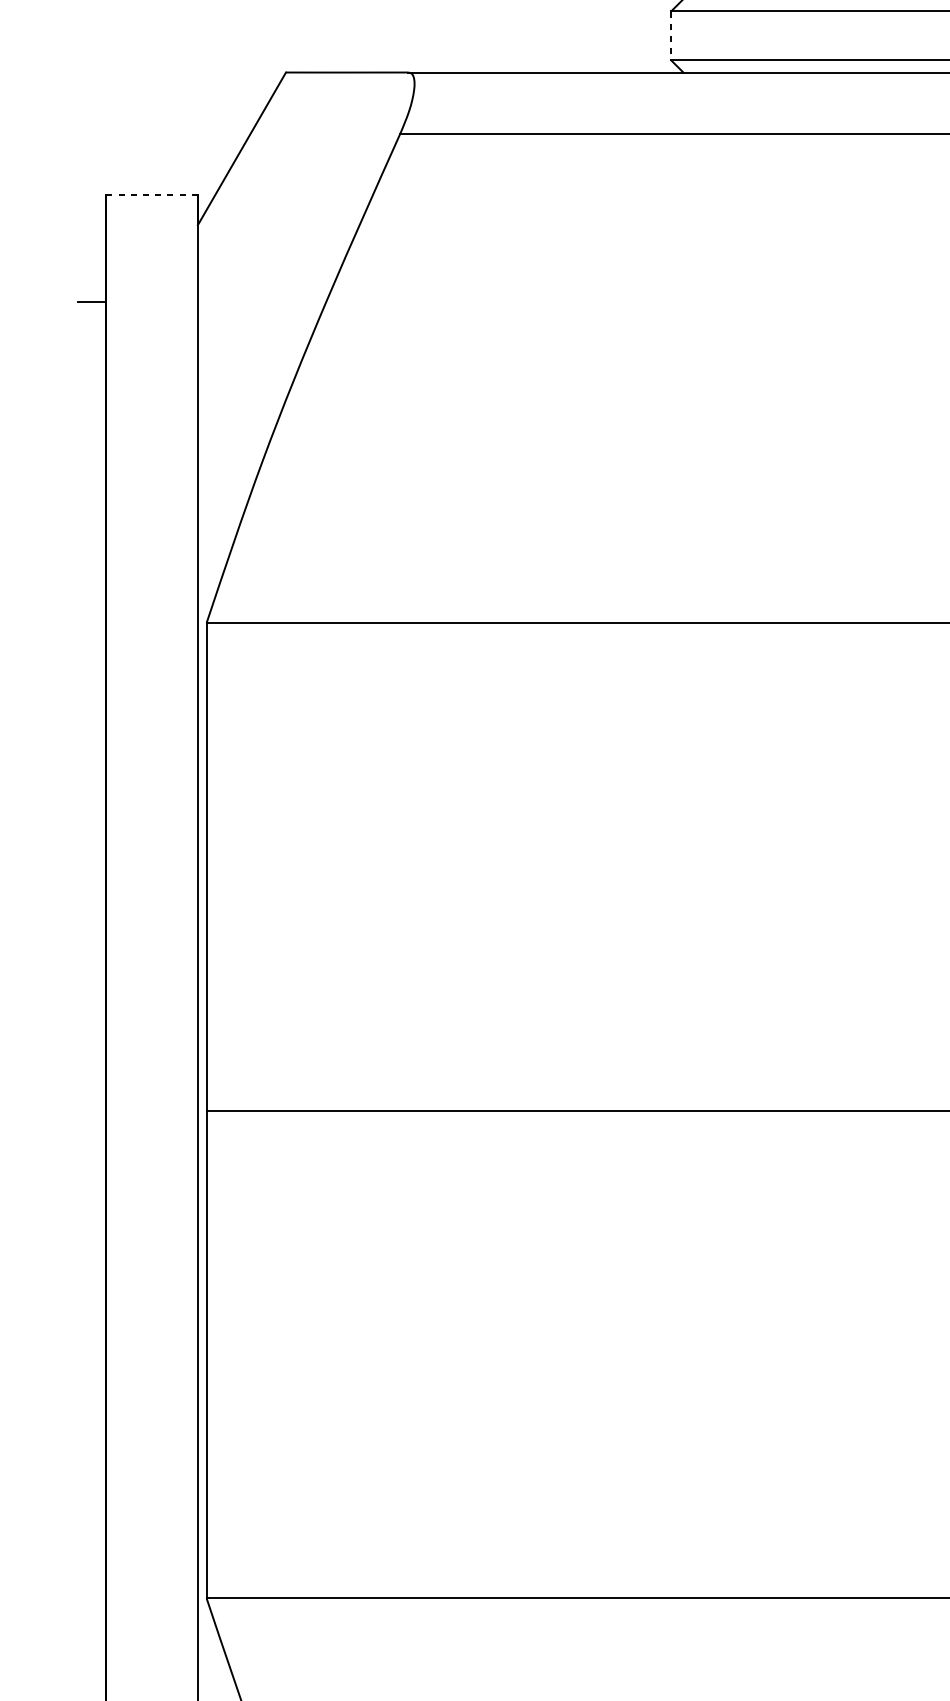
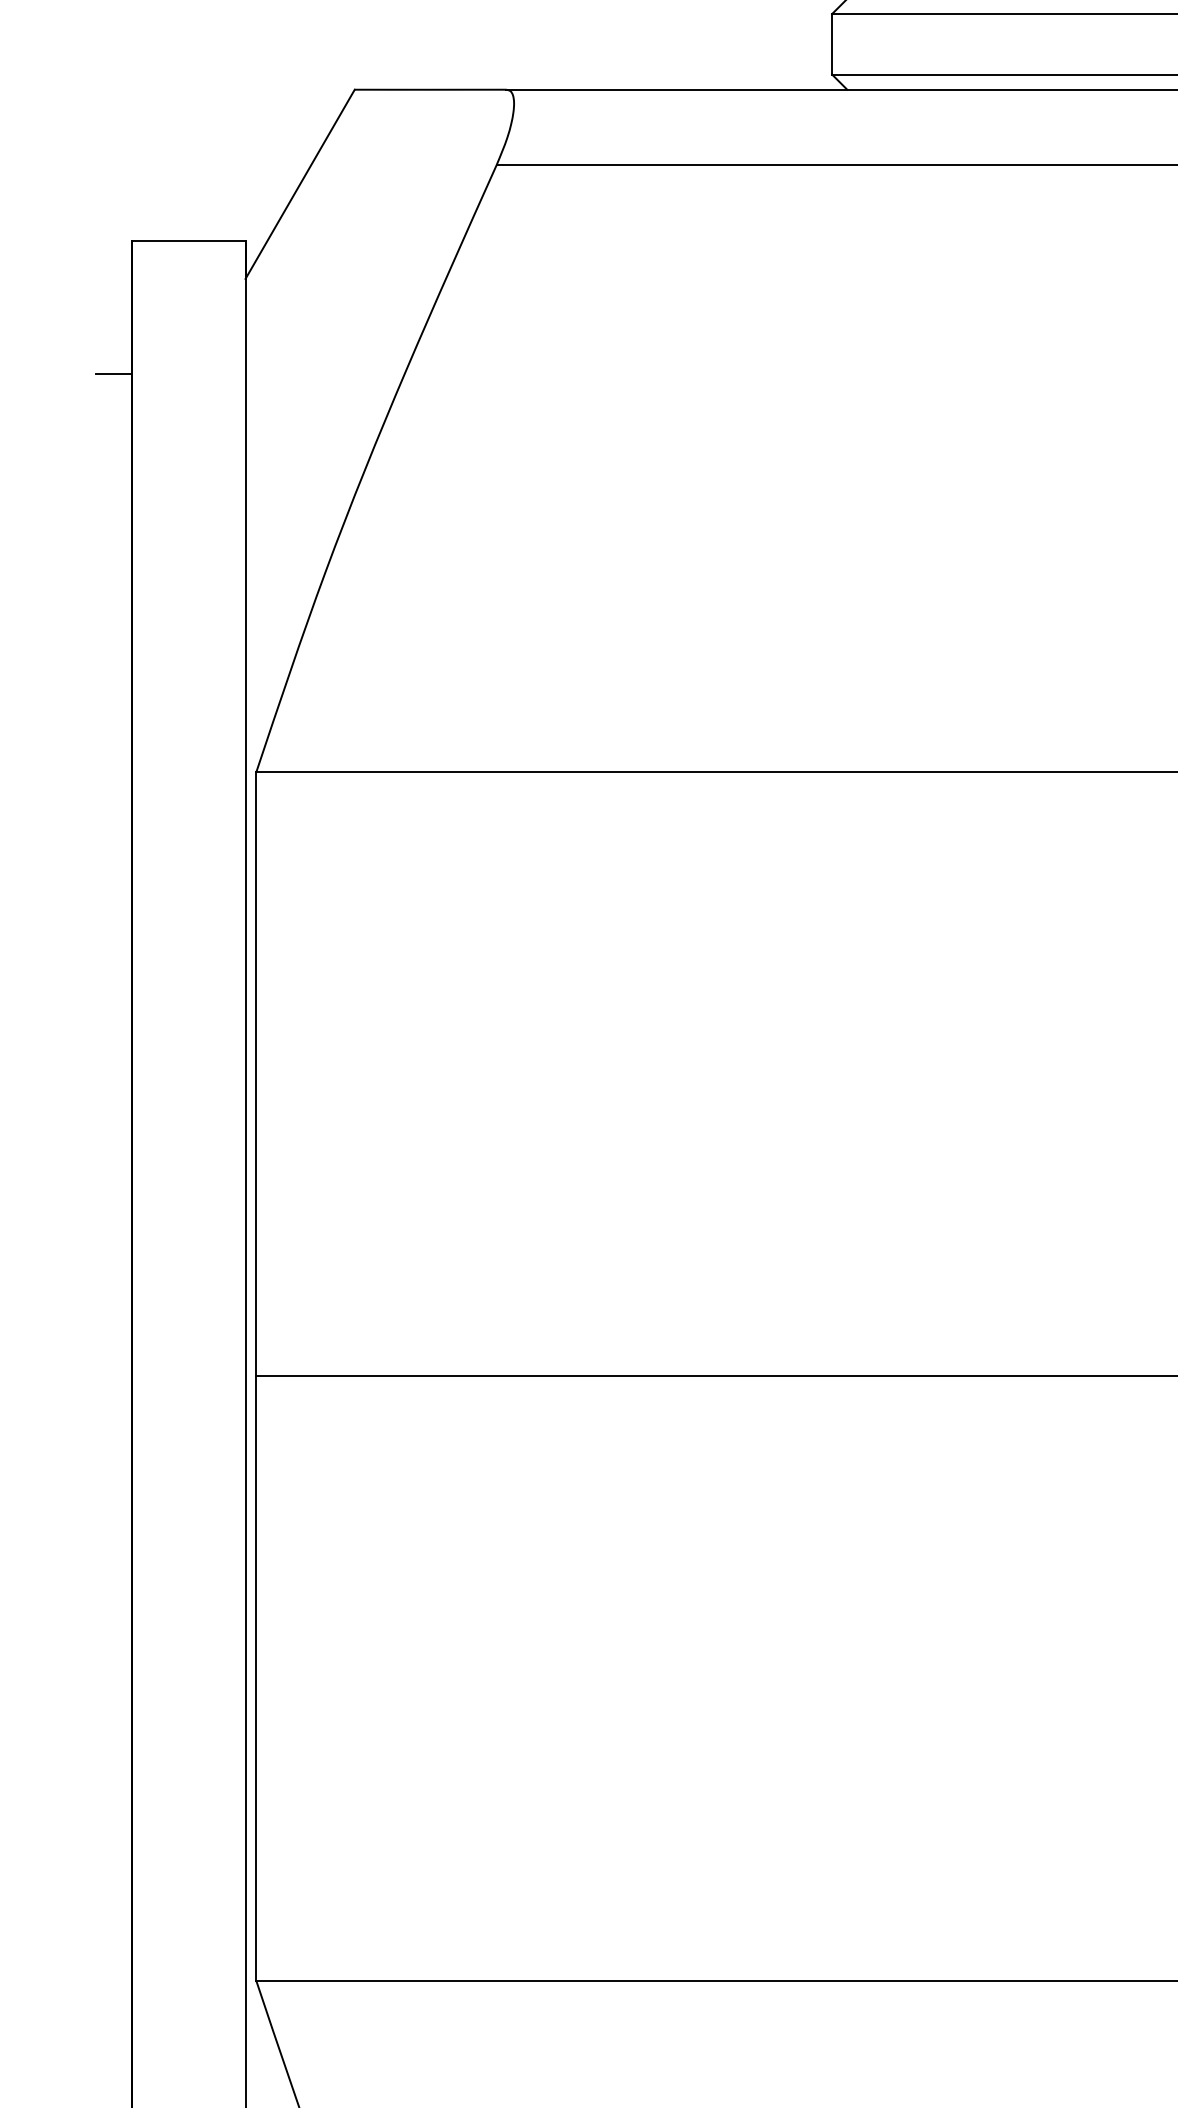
line: (671, 36) -> (832, 44), dashed -> solid
line: (151, 194) -> (188, 241), dashed -> solid

